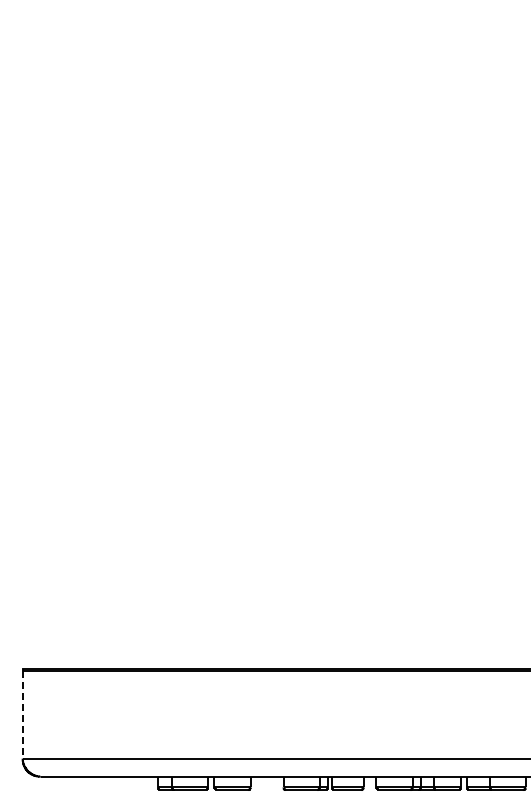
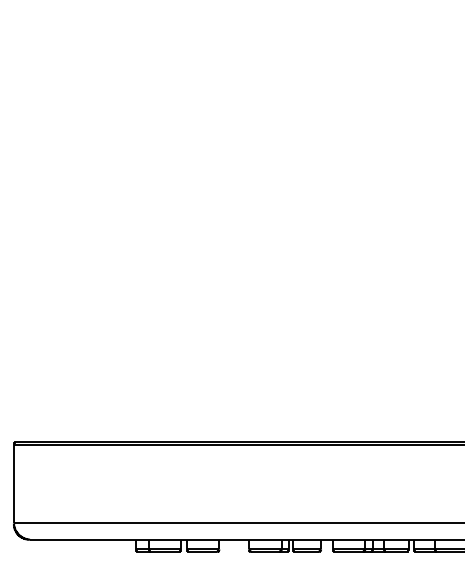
line: (22, 715) -> (13, 484), dashed -> solid

